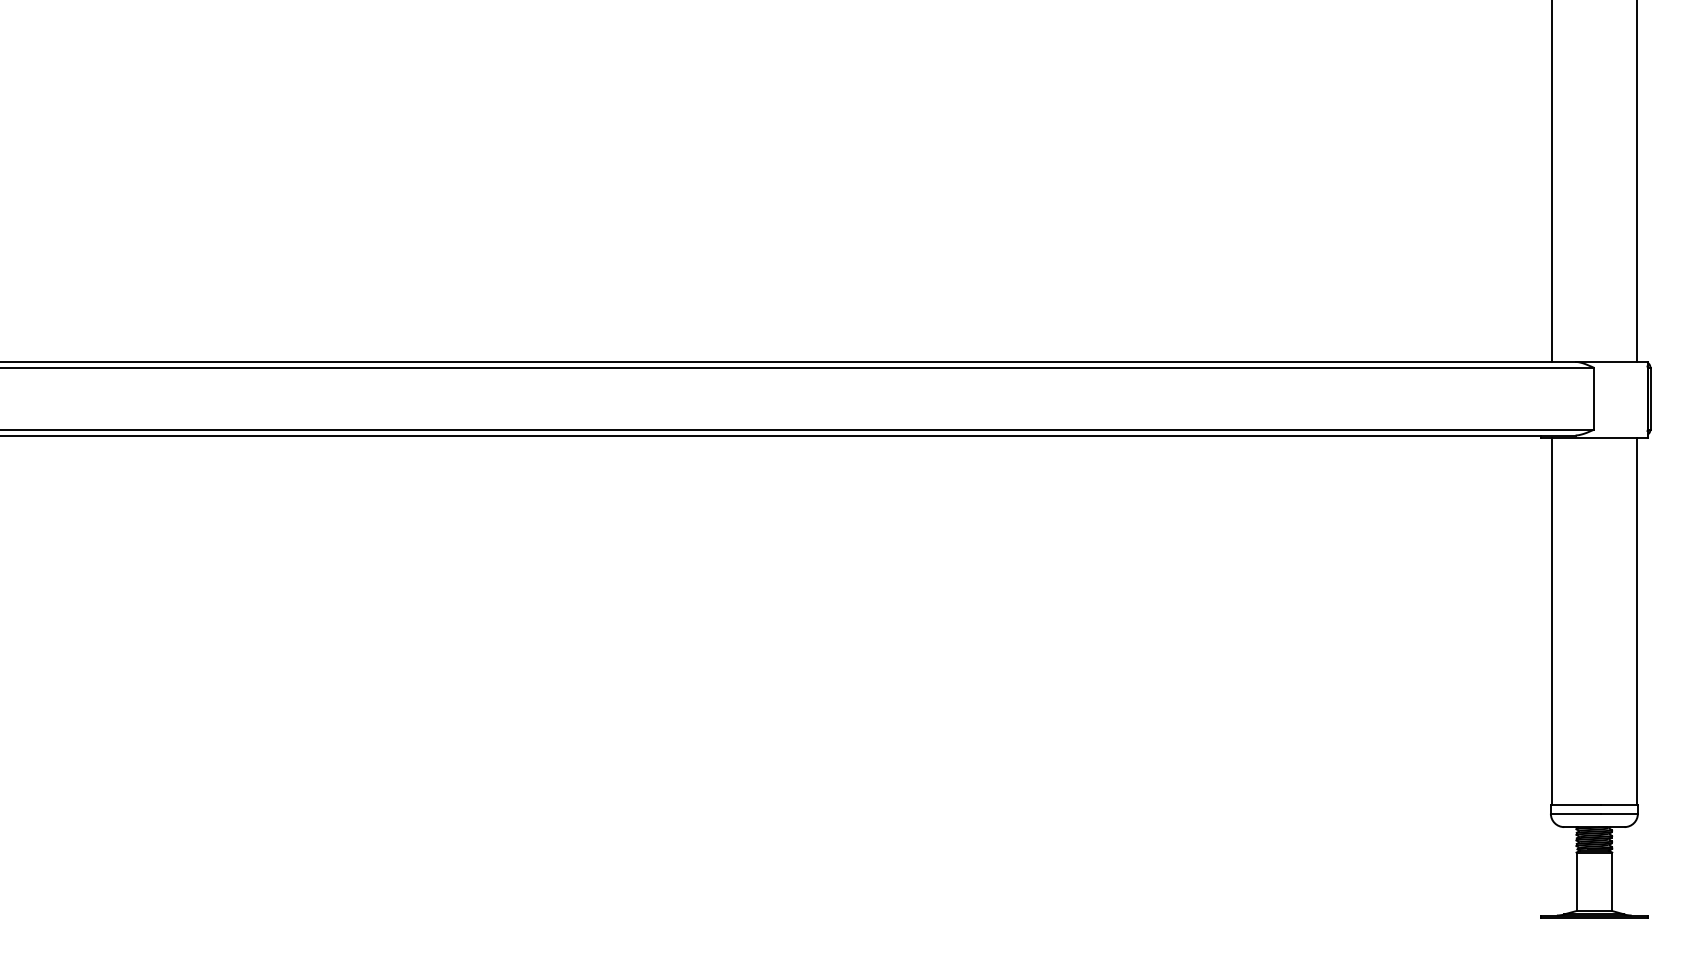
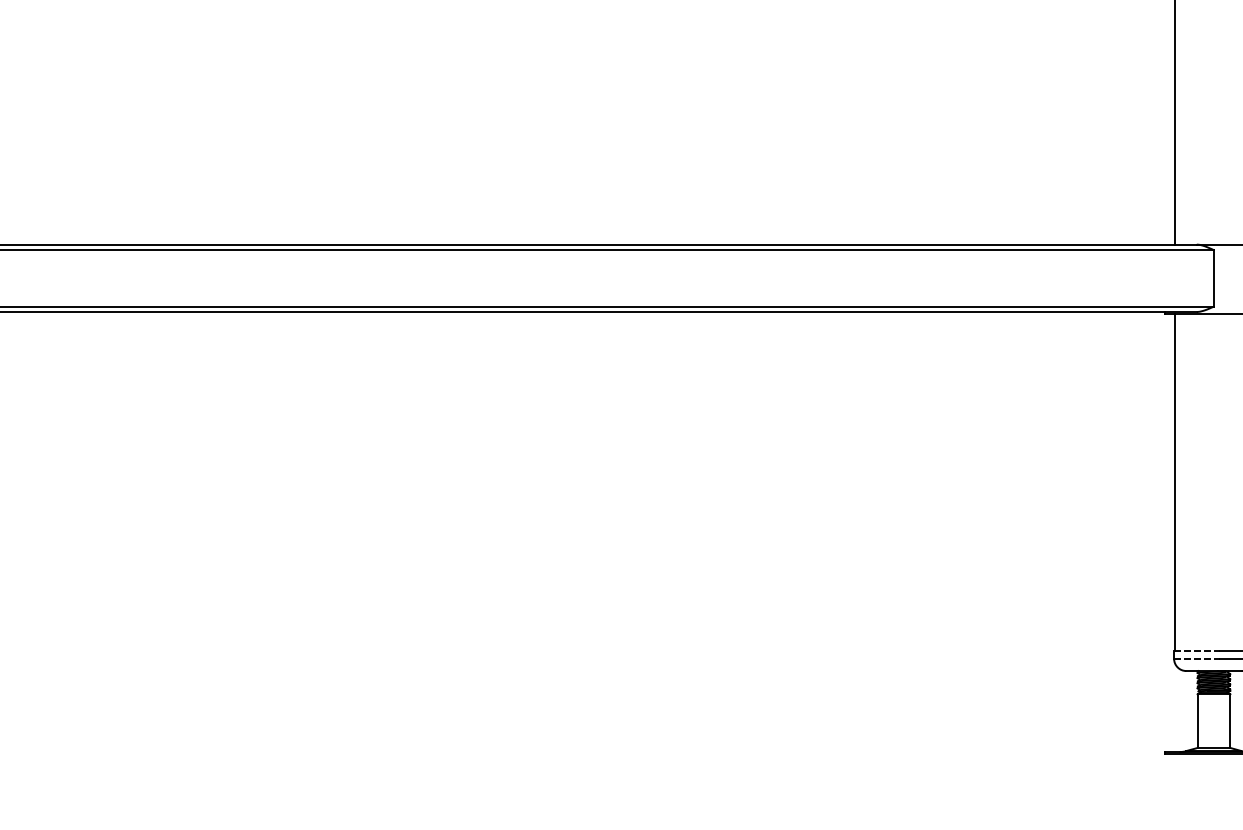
line: (1575, 804) -> (1196, 650), solid -> dashed
line: (1575, 813) -> (1196, 658), solid -> dashed

